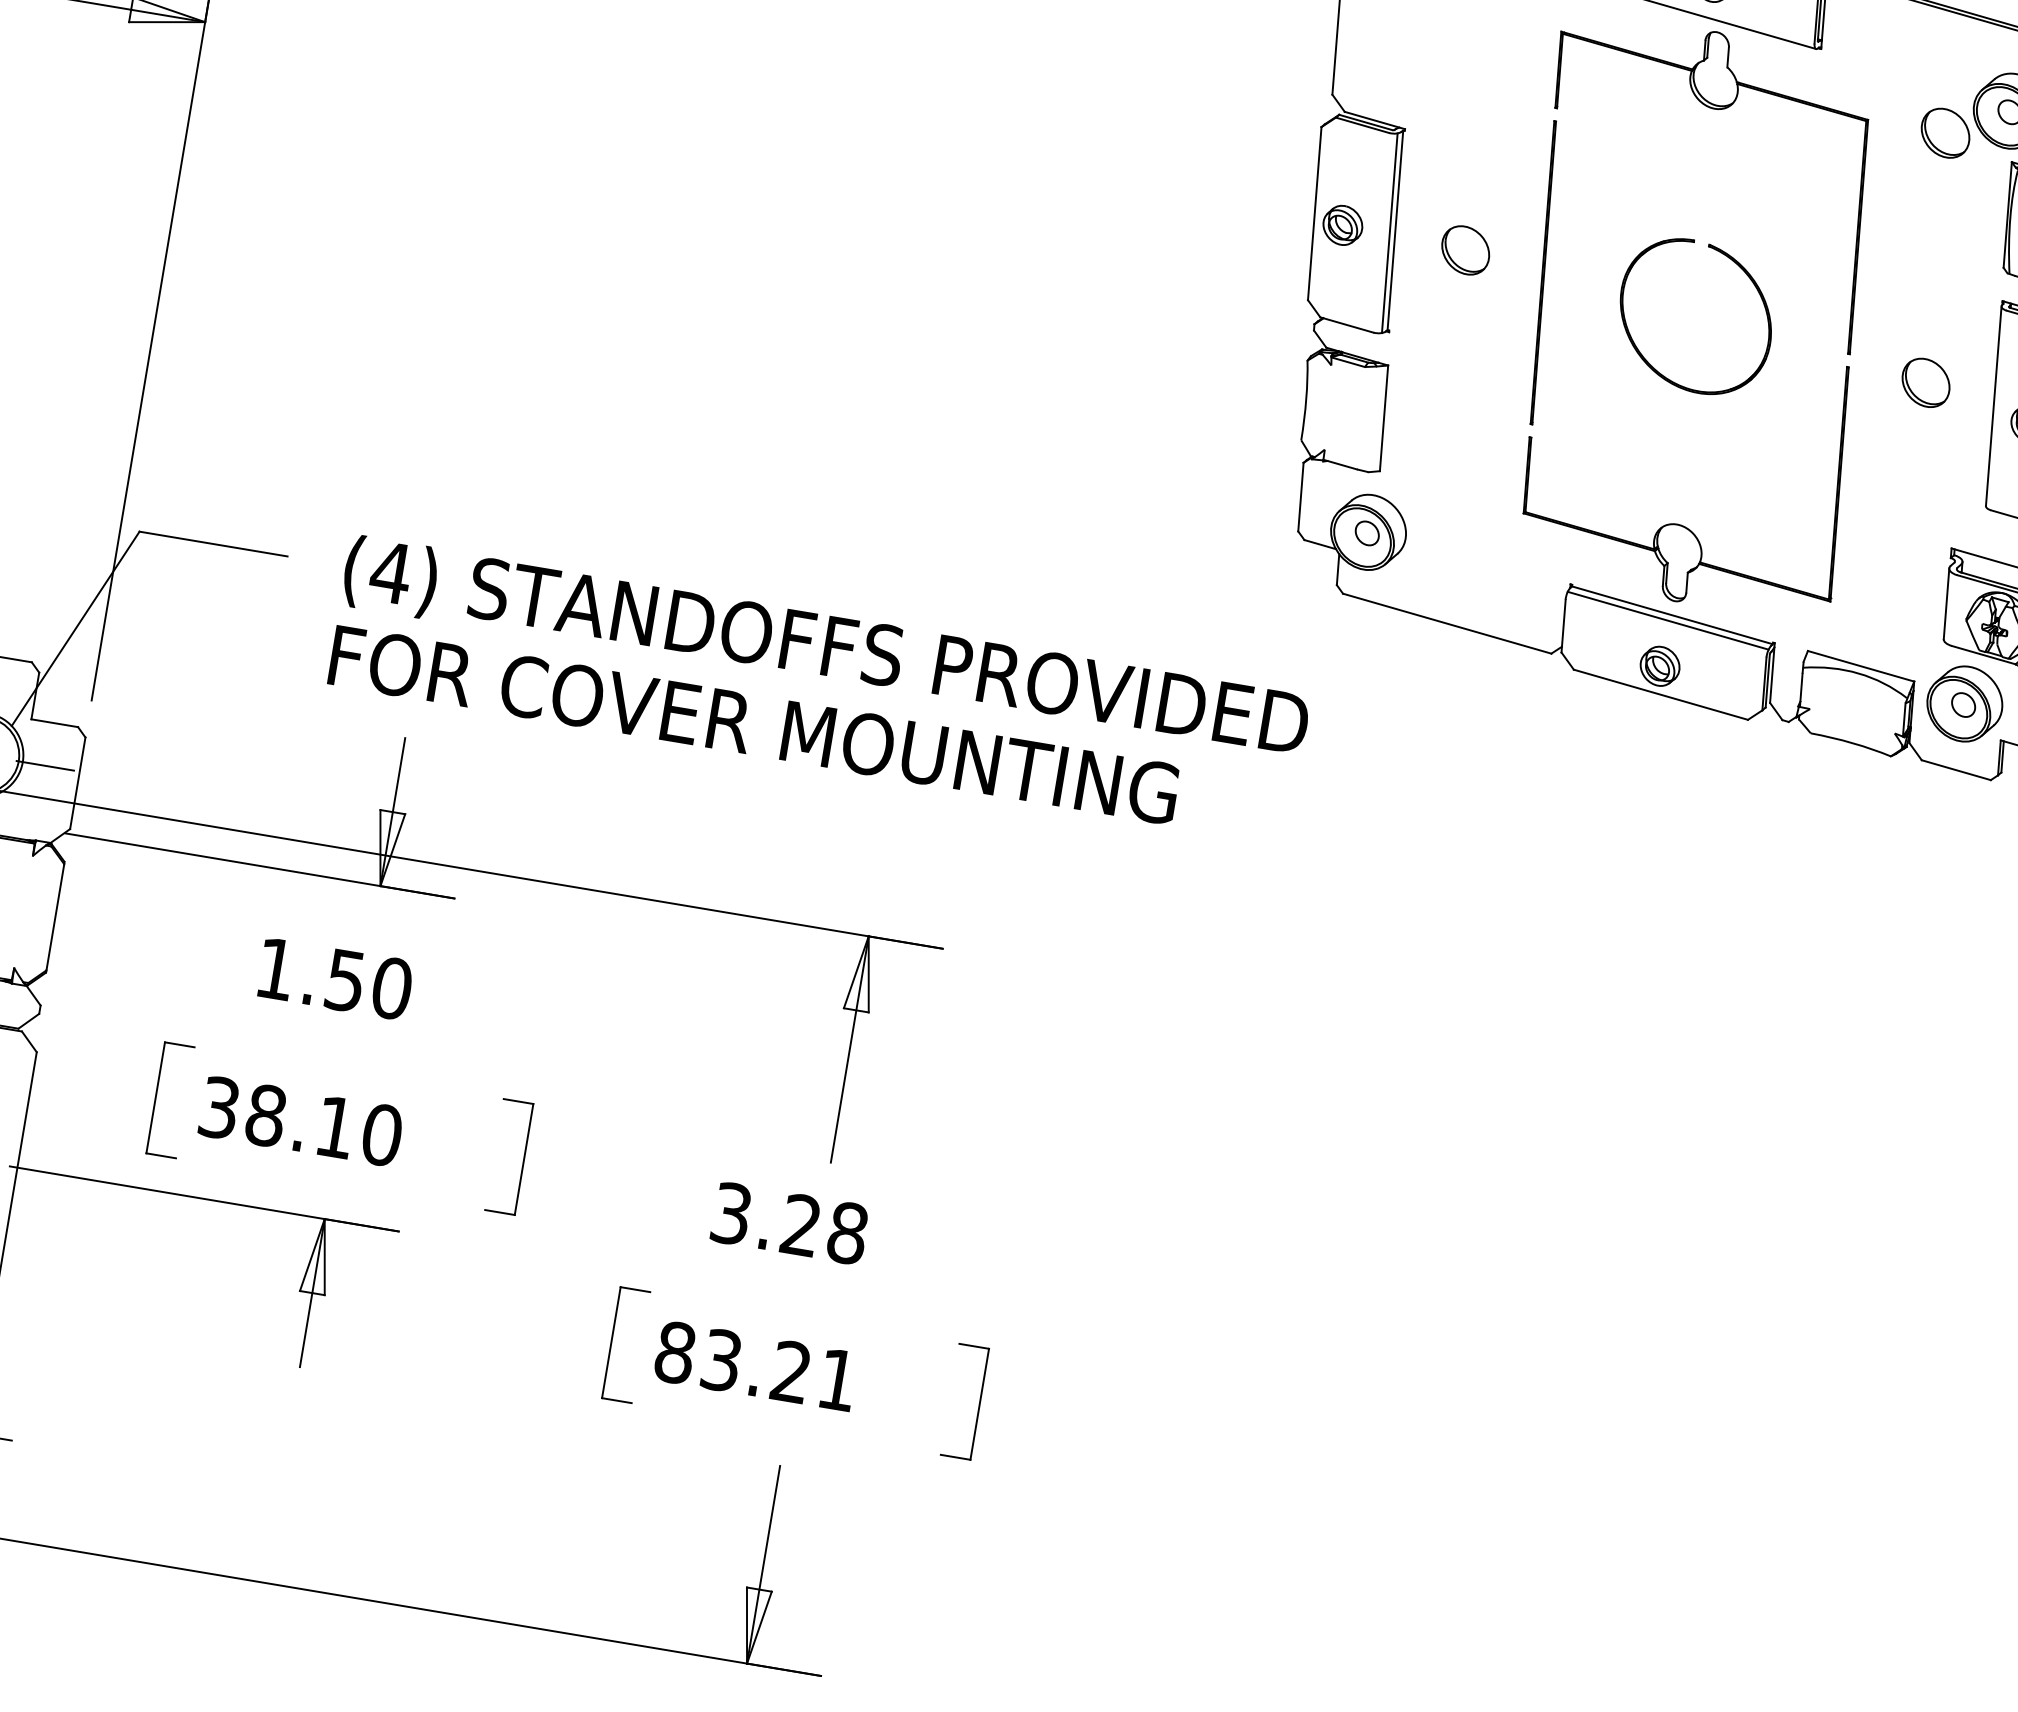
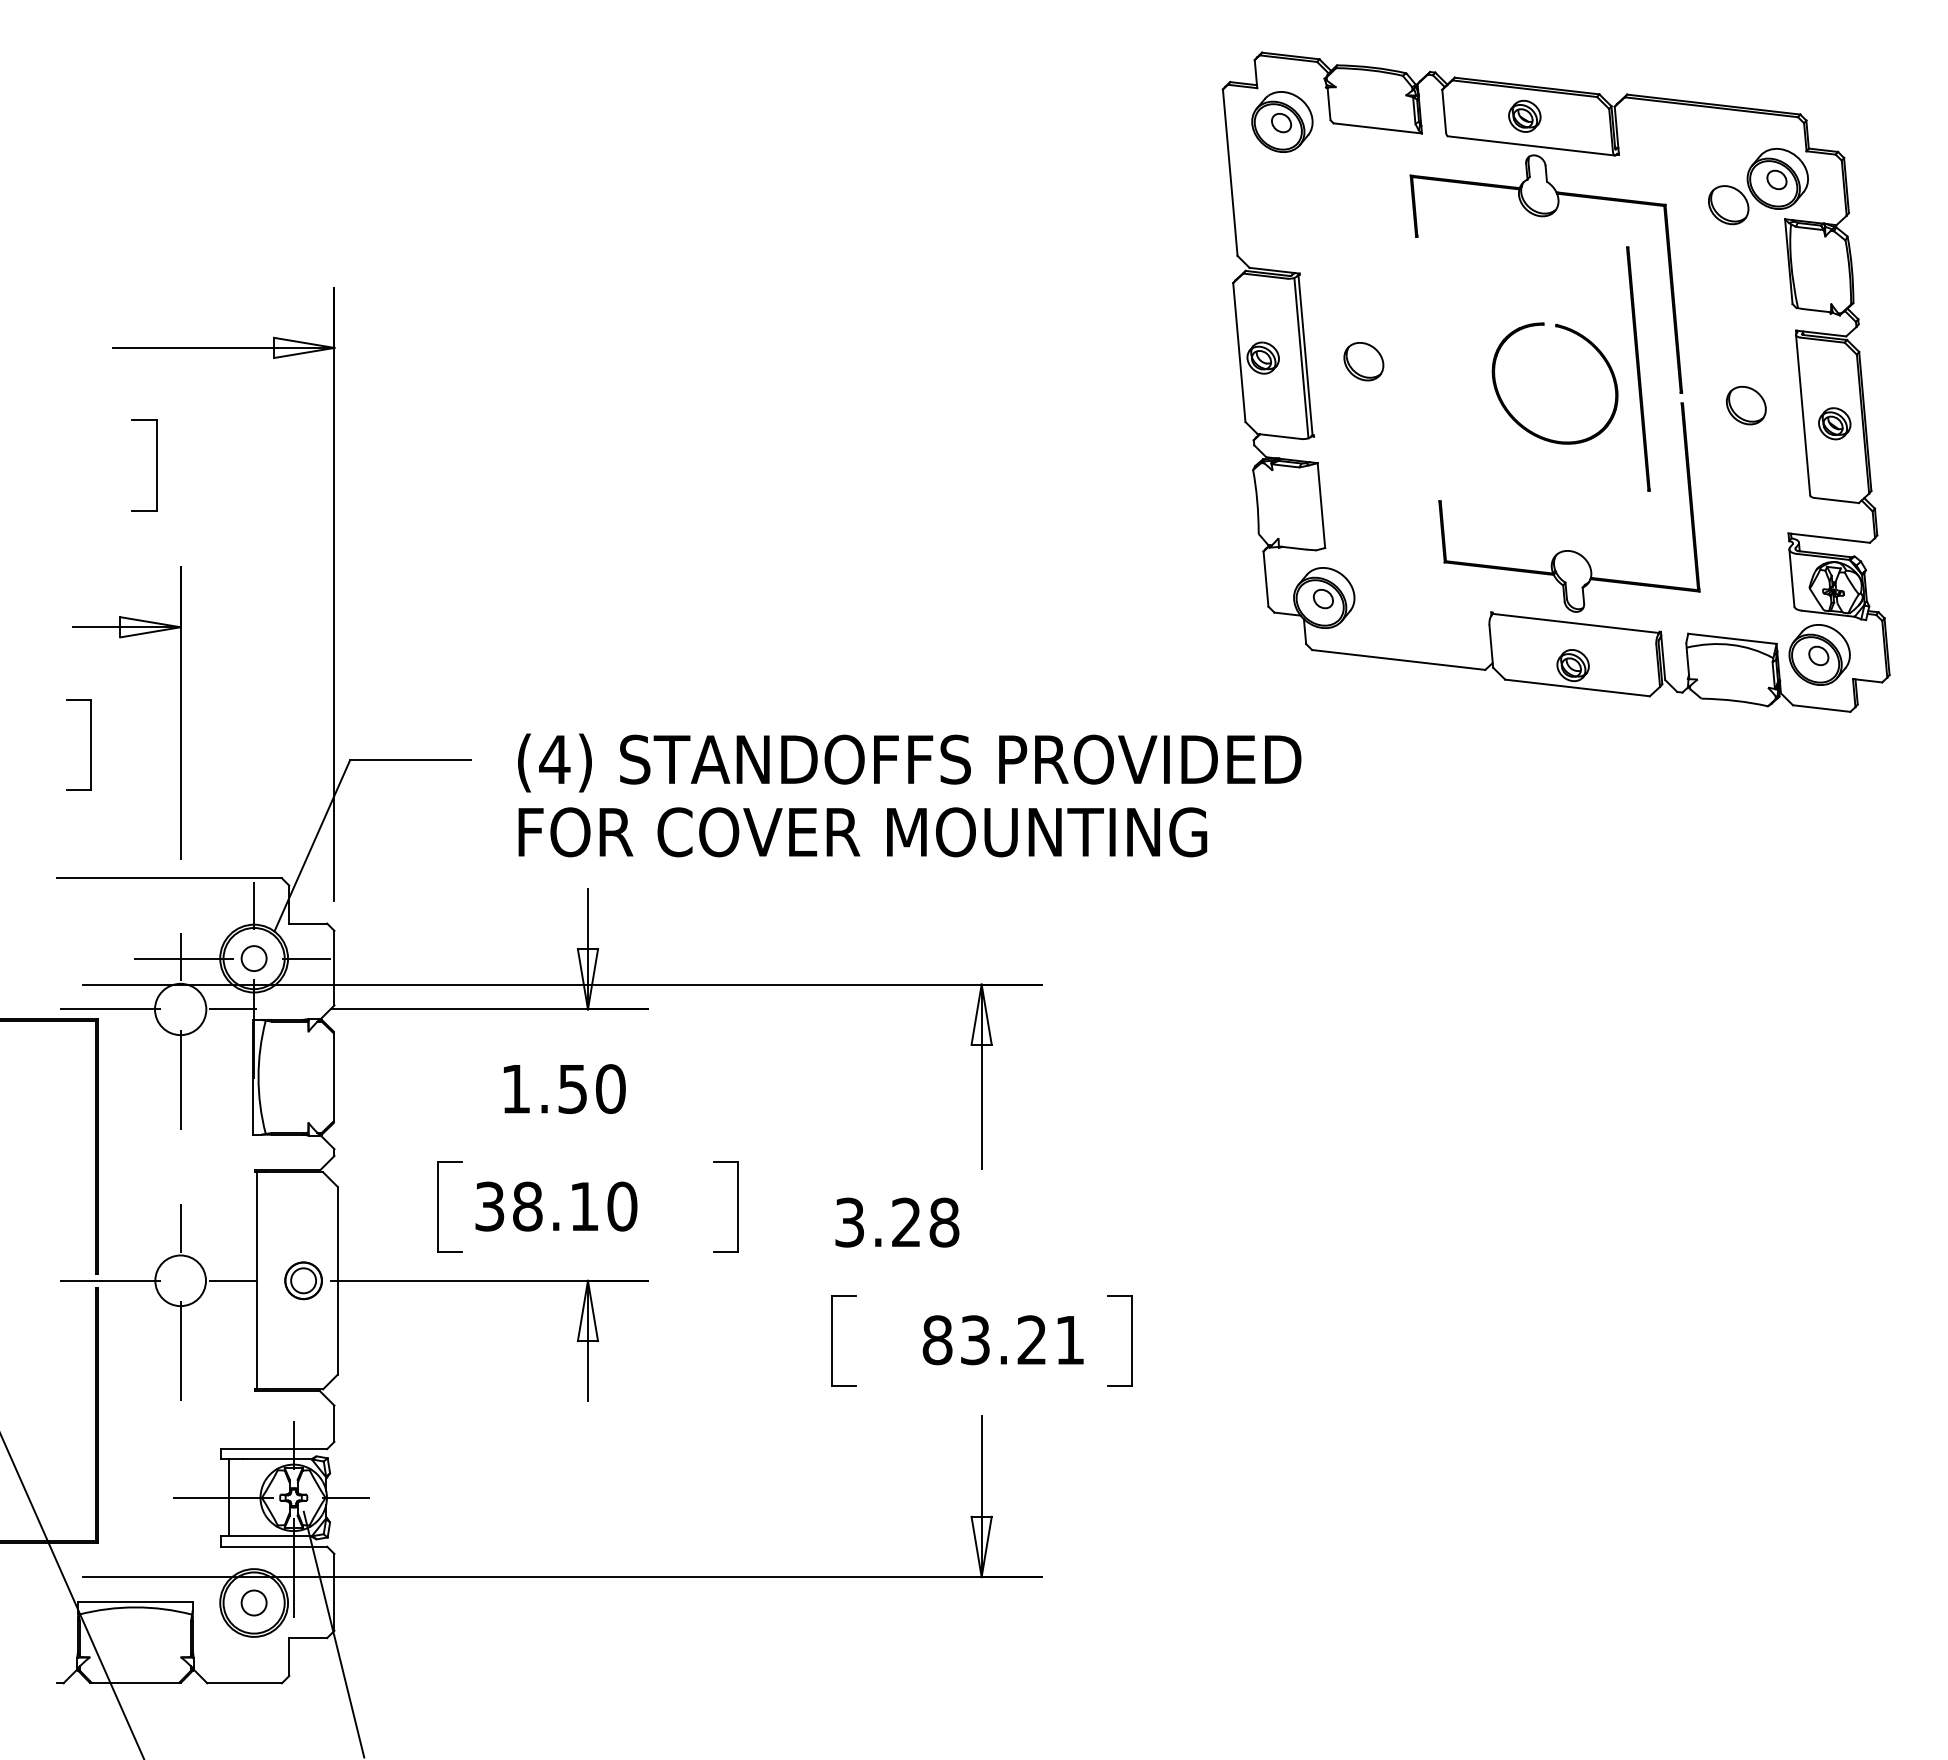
line: (1543, 272) -> (1638, 368), moved
line: (1668, 619) -> (1573, 627), removed
text: (790, 1223) -> (897, 1222), moved
text: (754, 1366) -> (1002, 1340), moved

